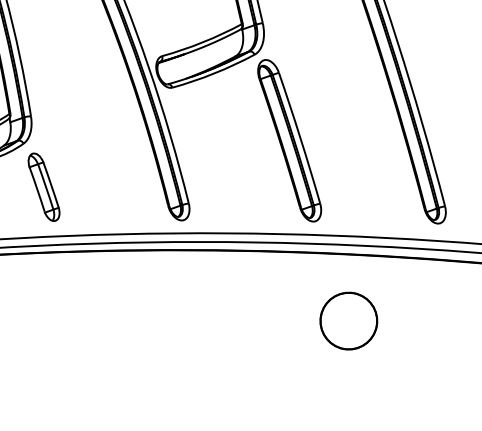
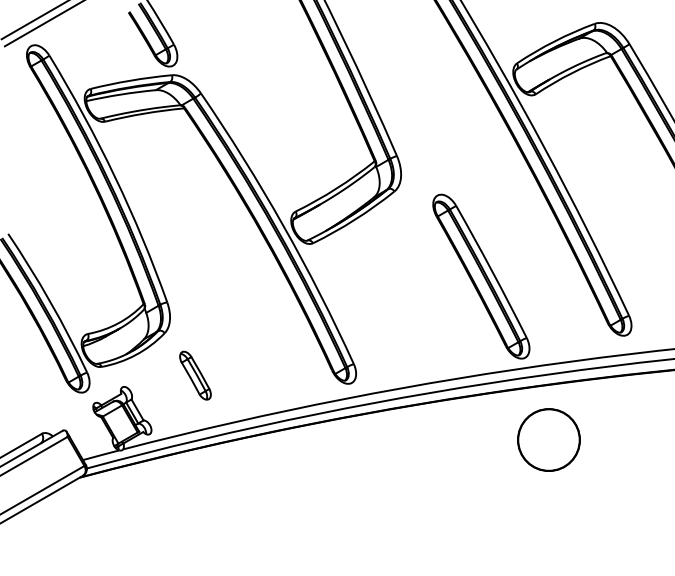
part: (289, 140) -> (481, 276), moved
part: (44, 187) -> (195, 375), size x0.7
circle: (348, 320) -> (548, 439), moved

